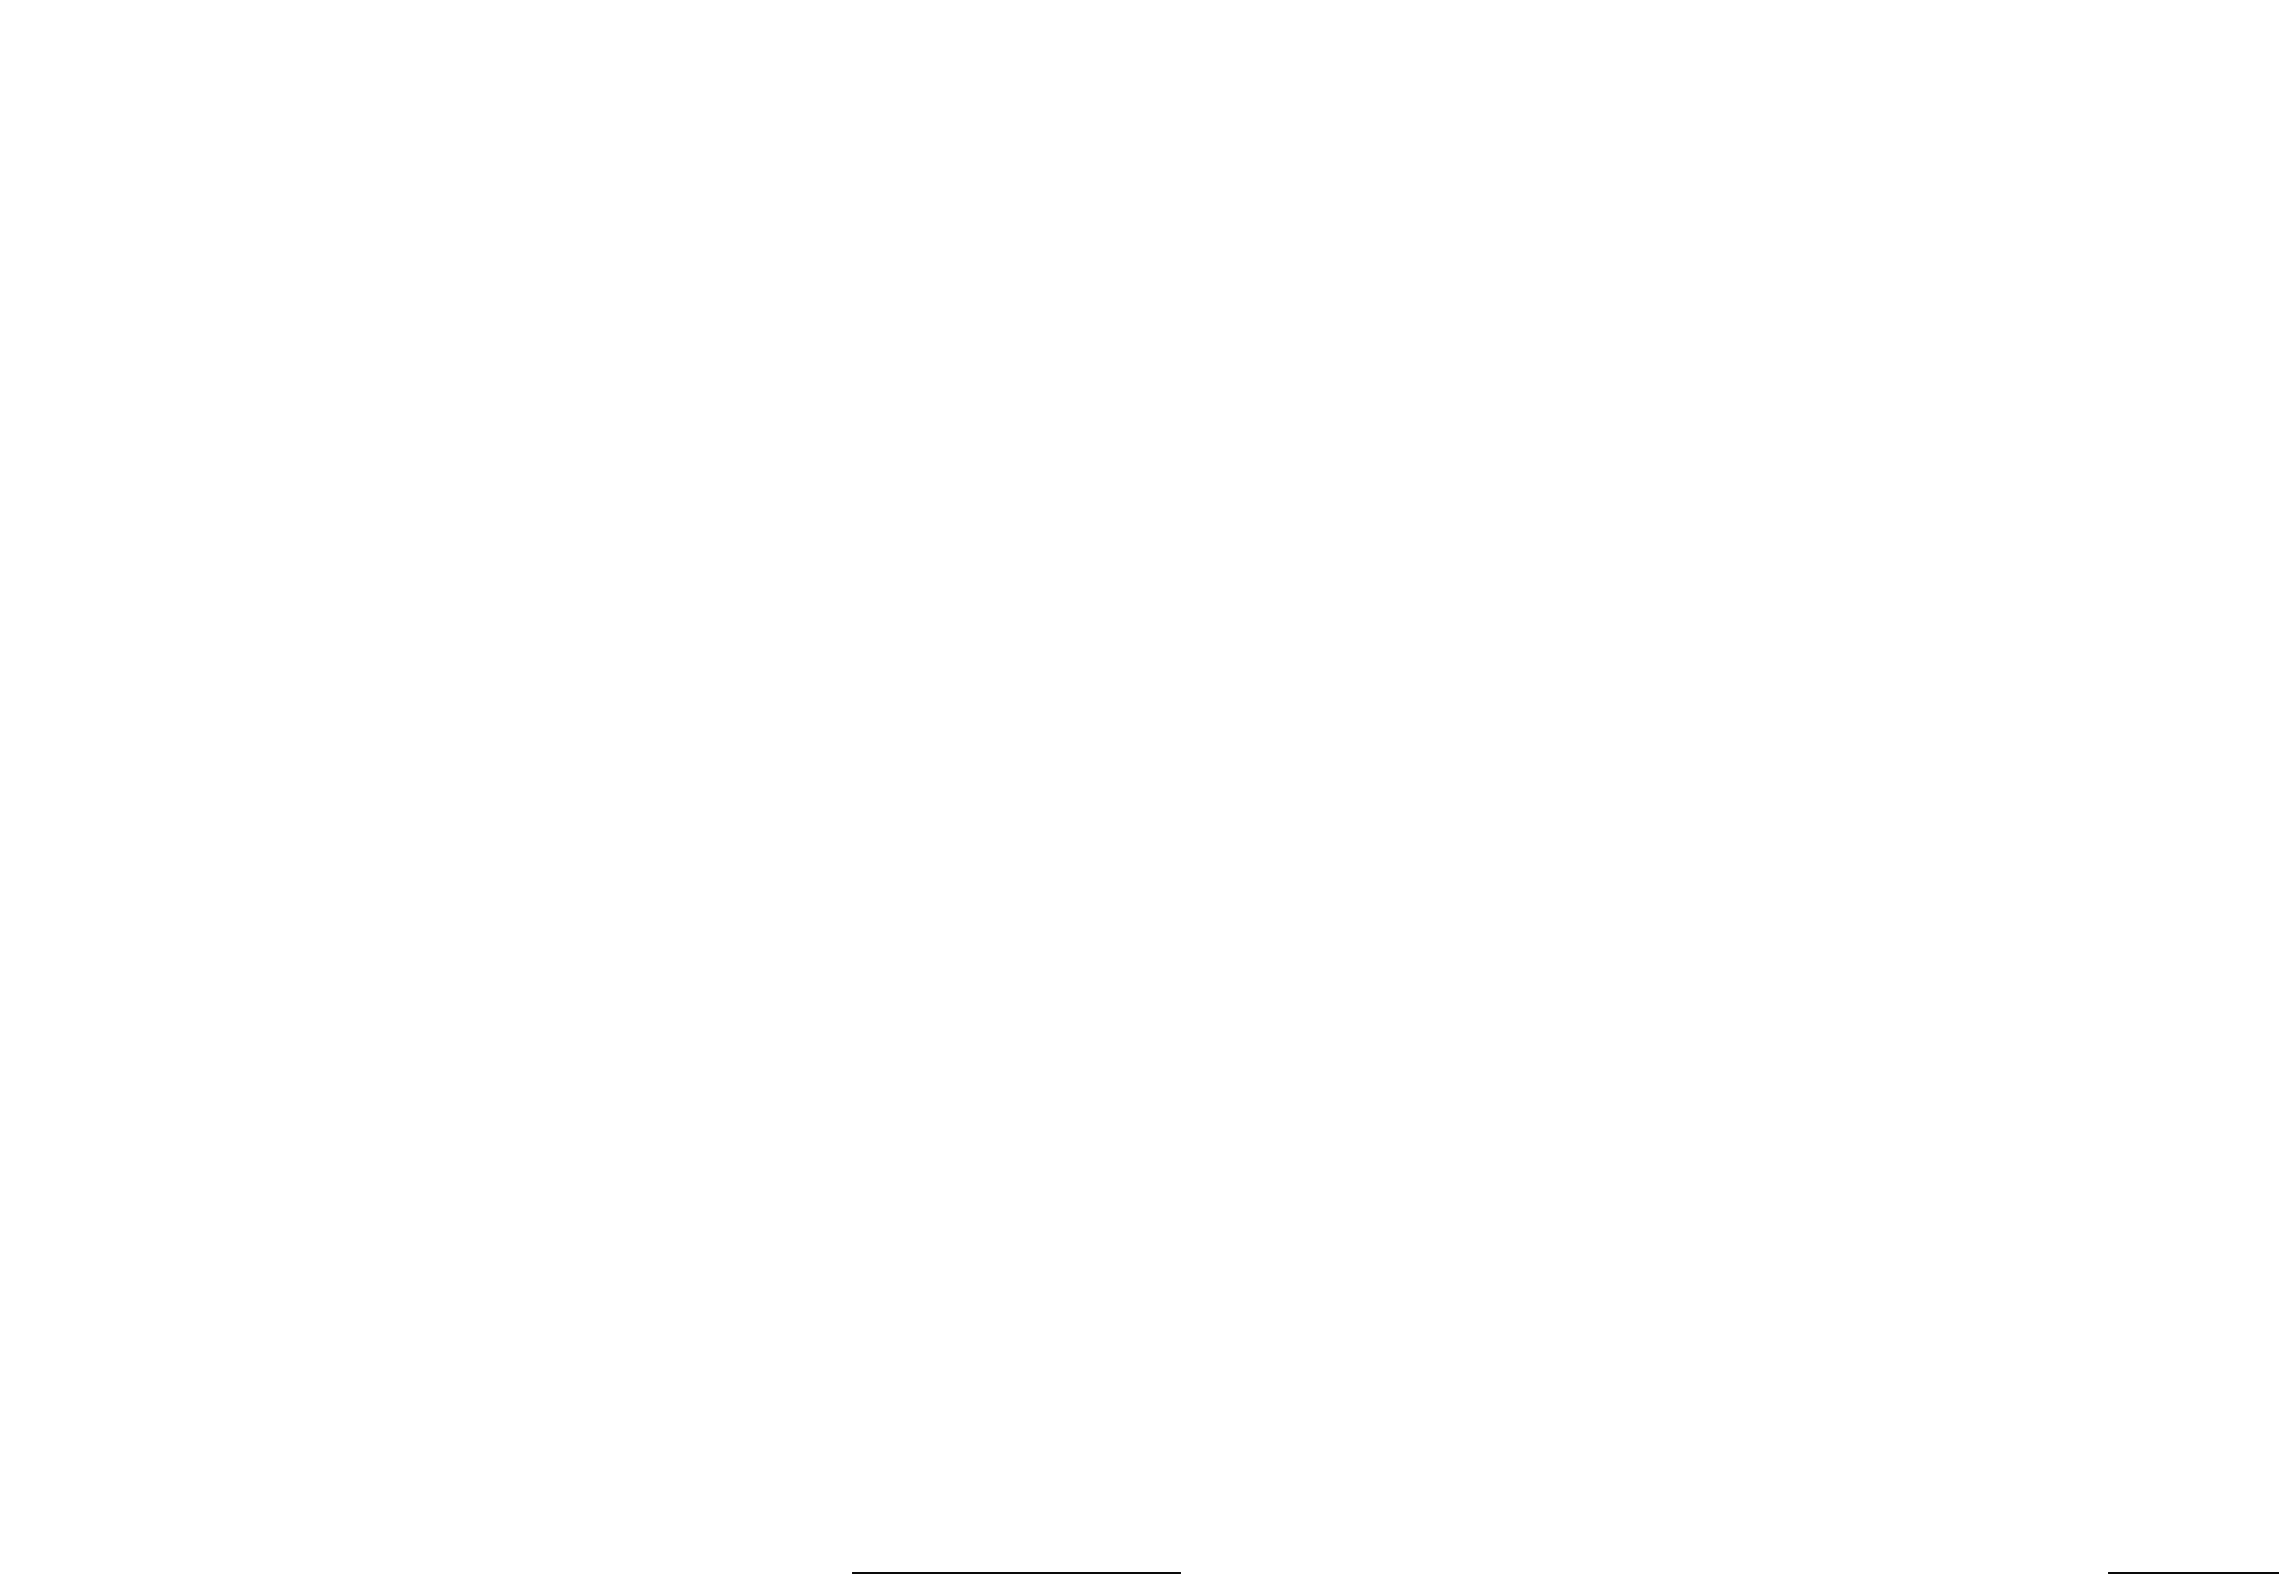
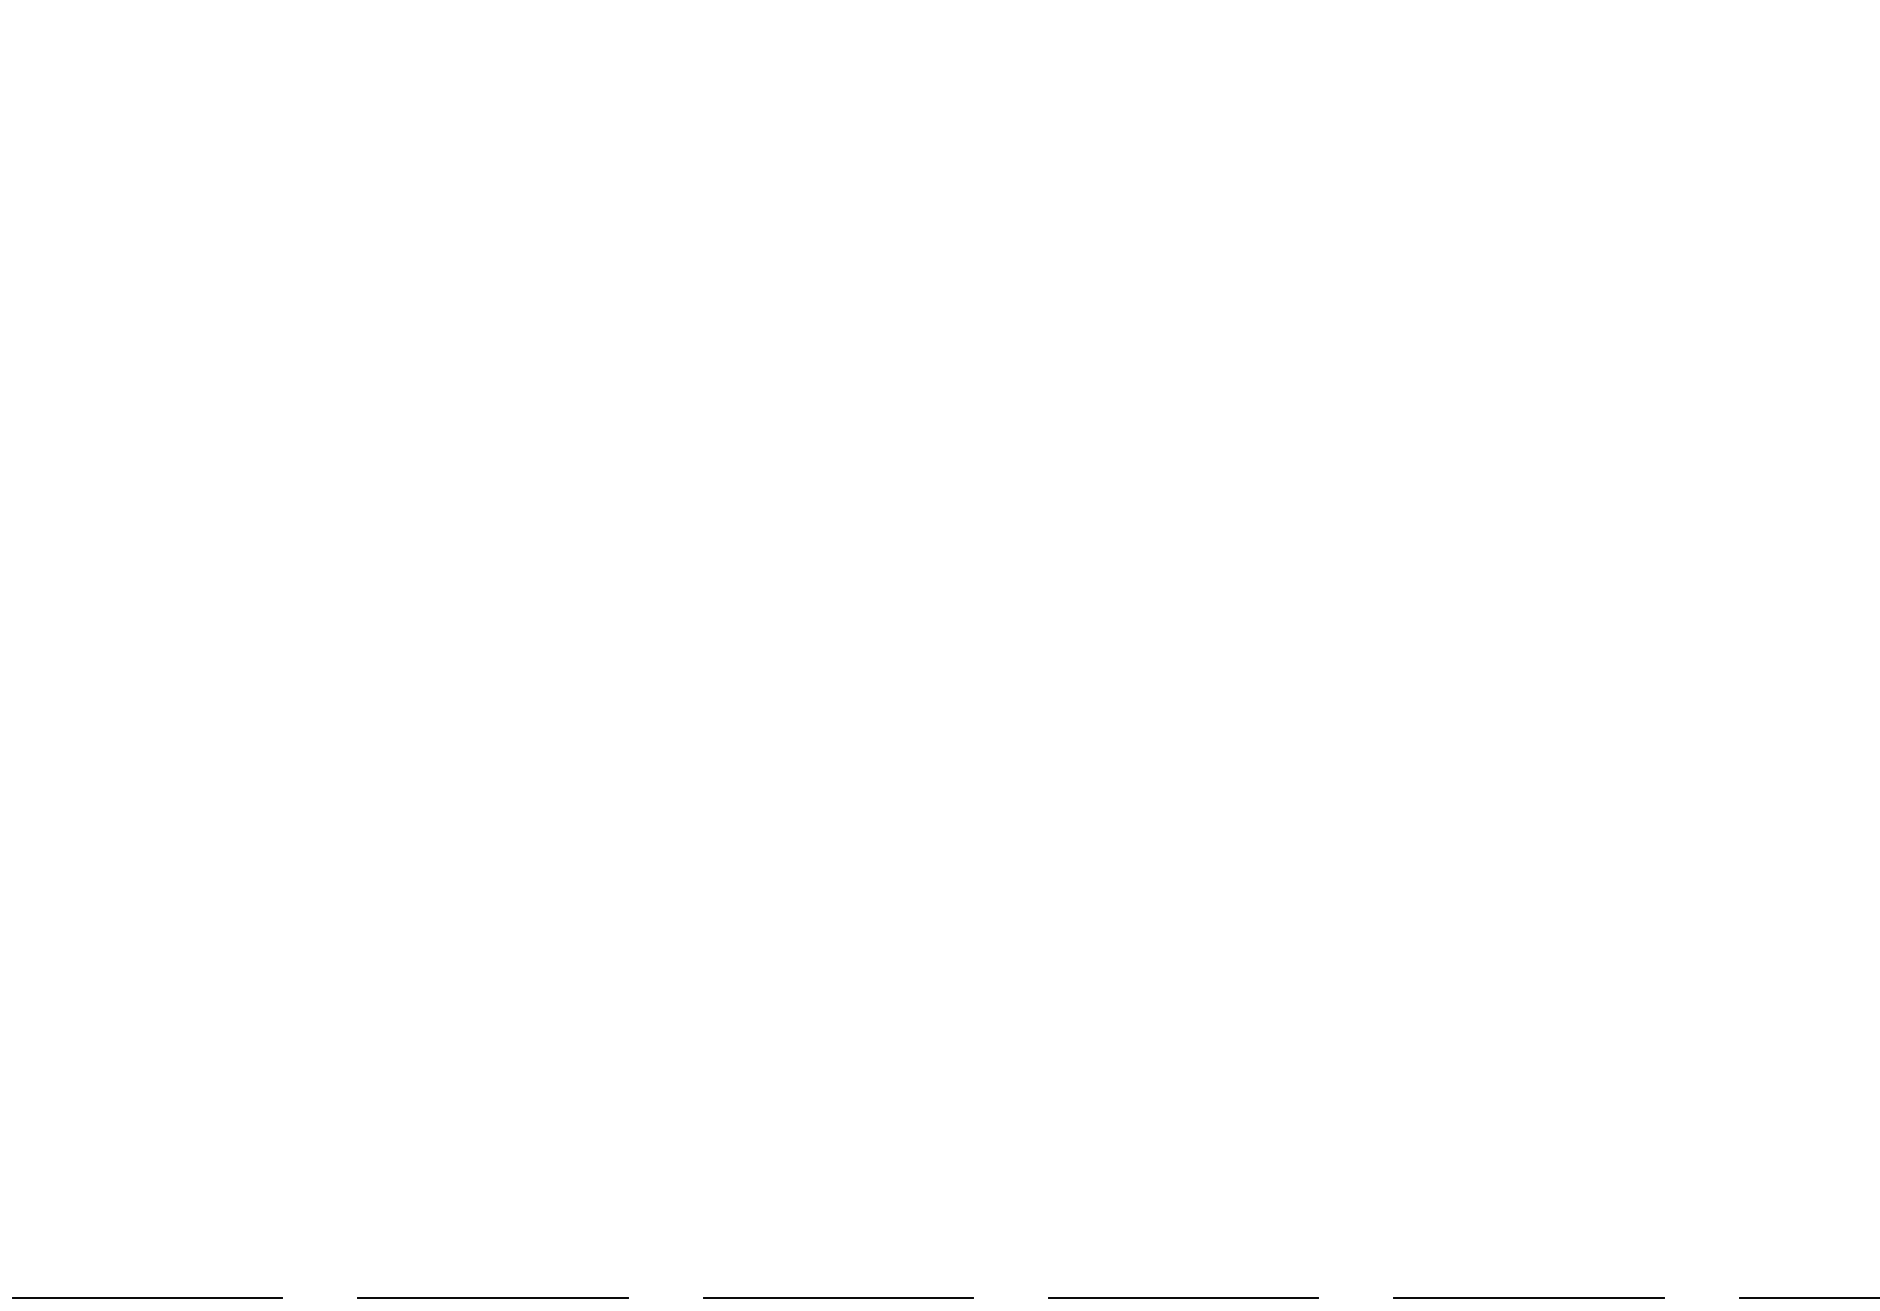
line: (178, 1572) -> (147, 1297), added
line: (597, 1572) -> (492, 1297), added
line: (1434, 1572) -> (1183, 1297), added
line: (1853, 1572) -> (1528, 1297), added

